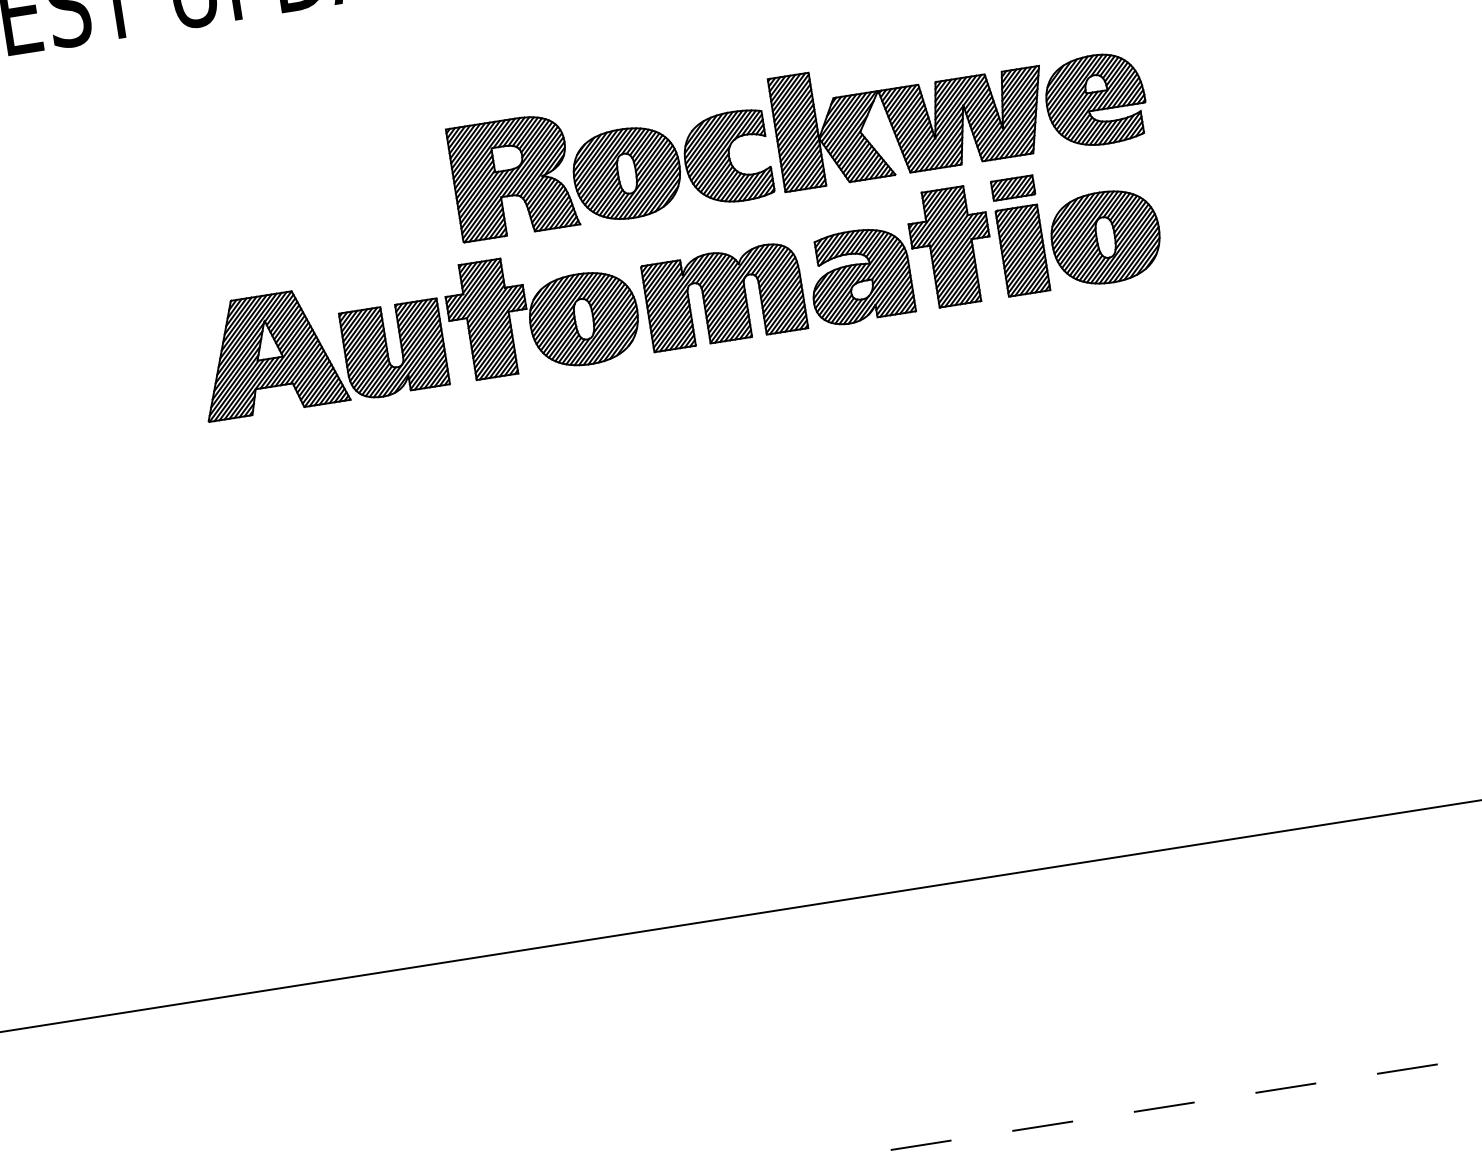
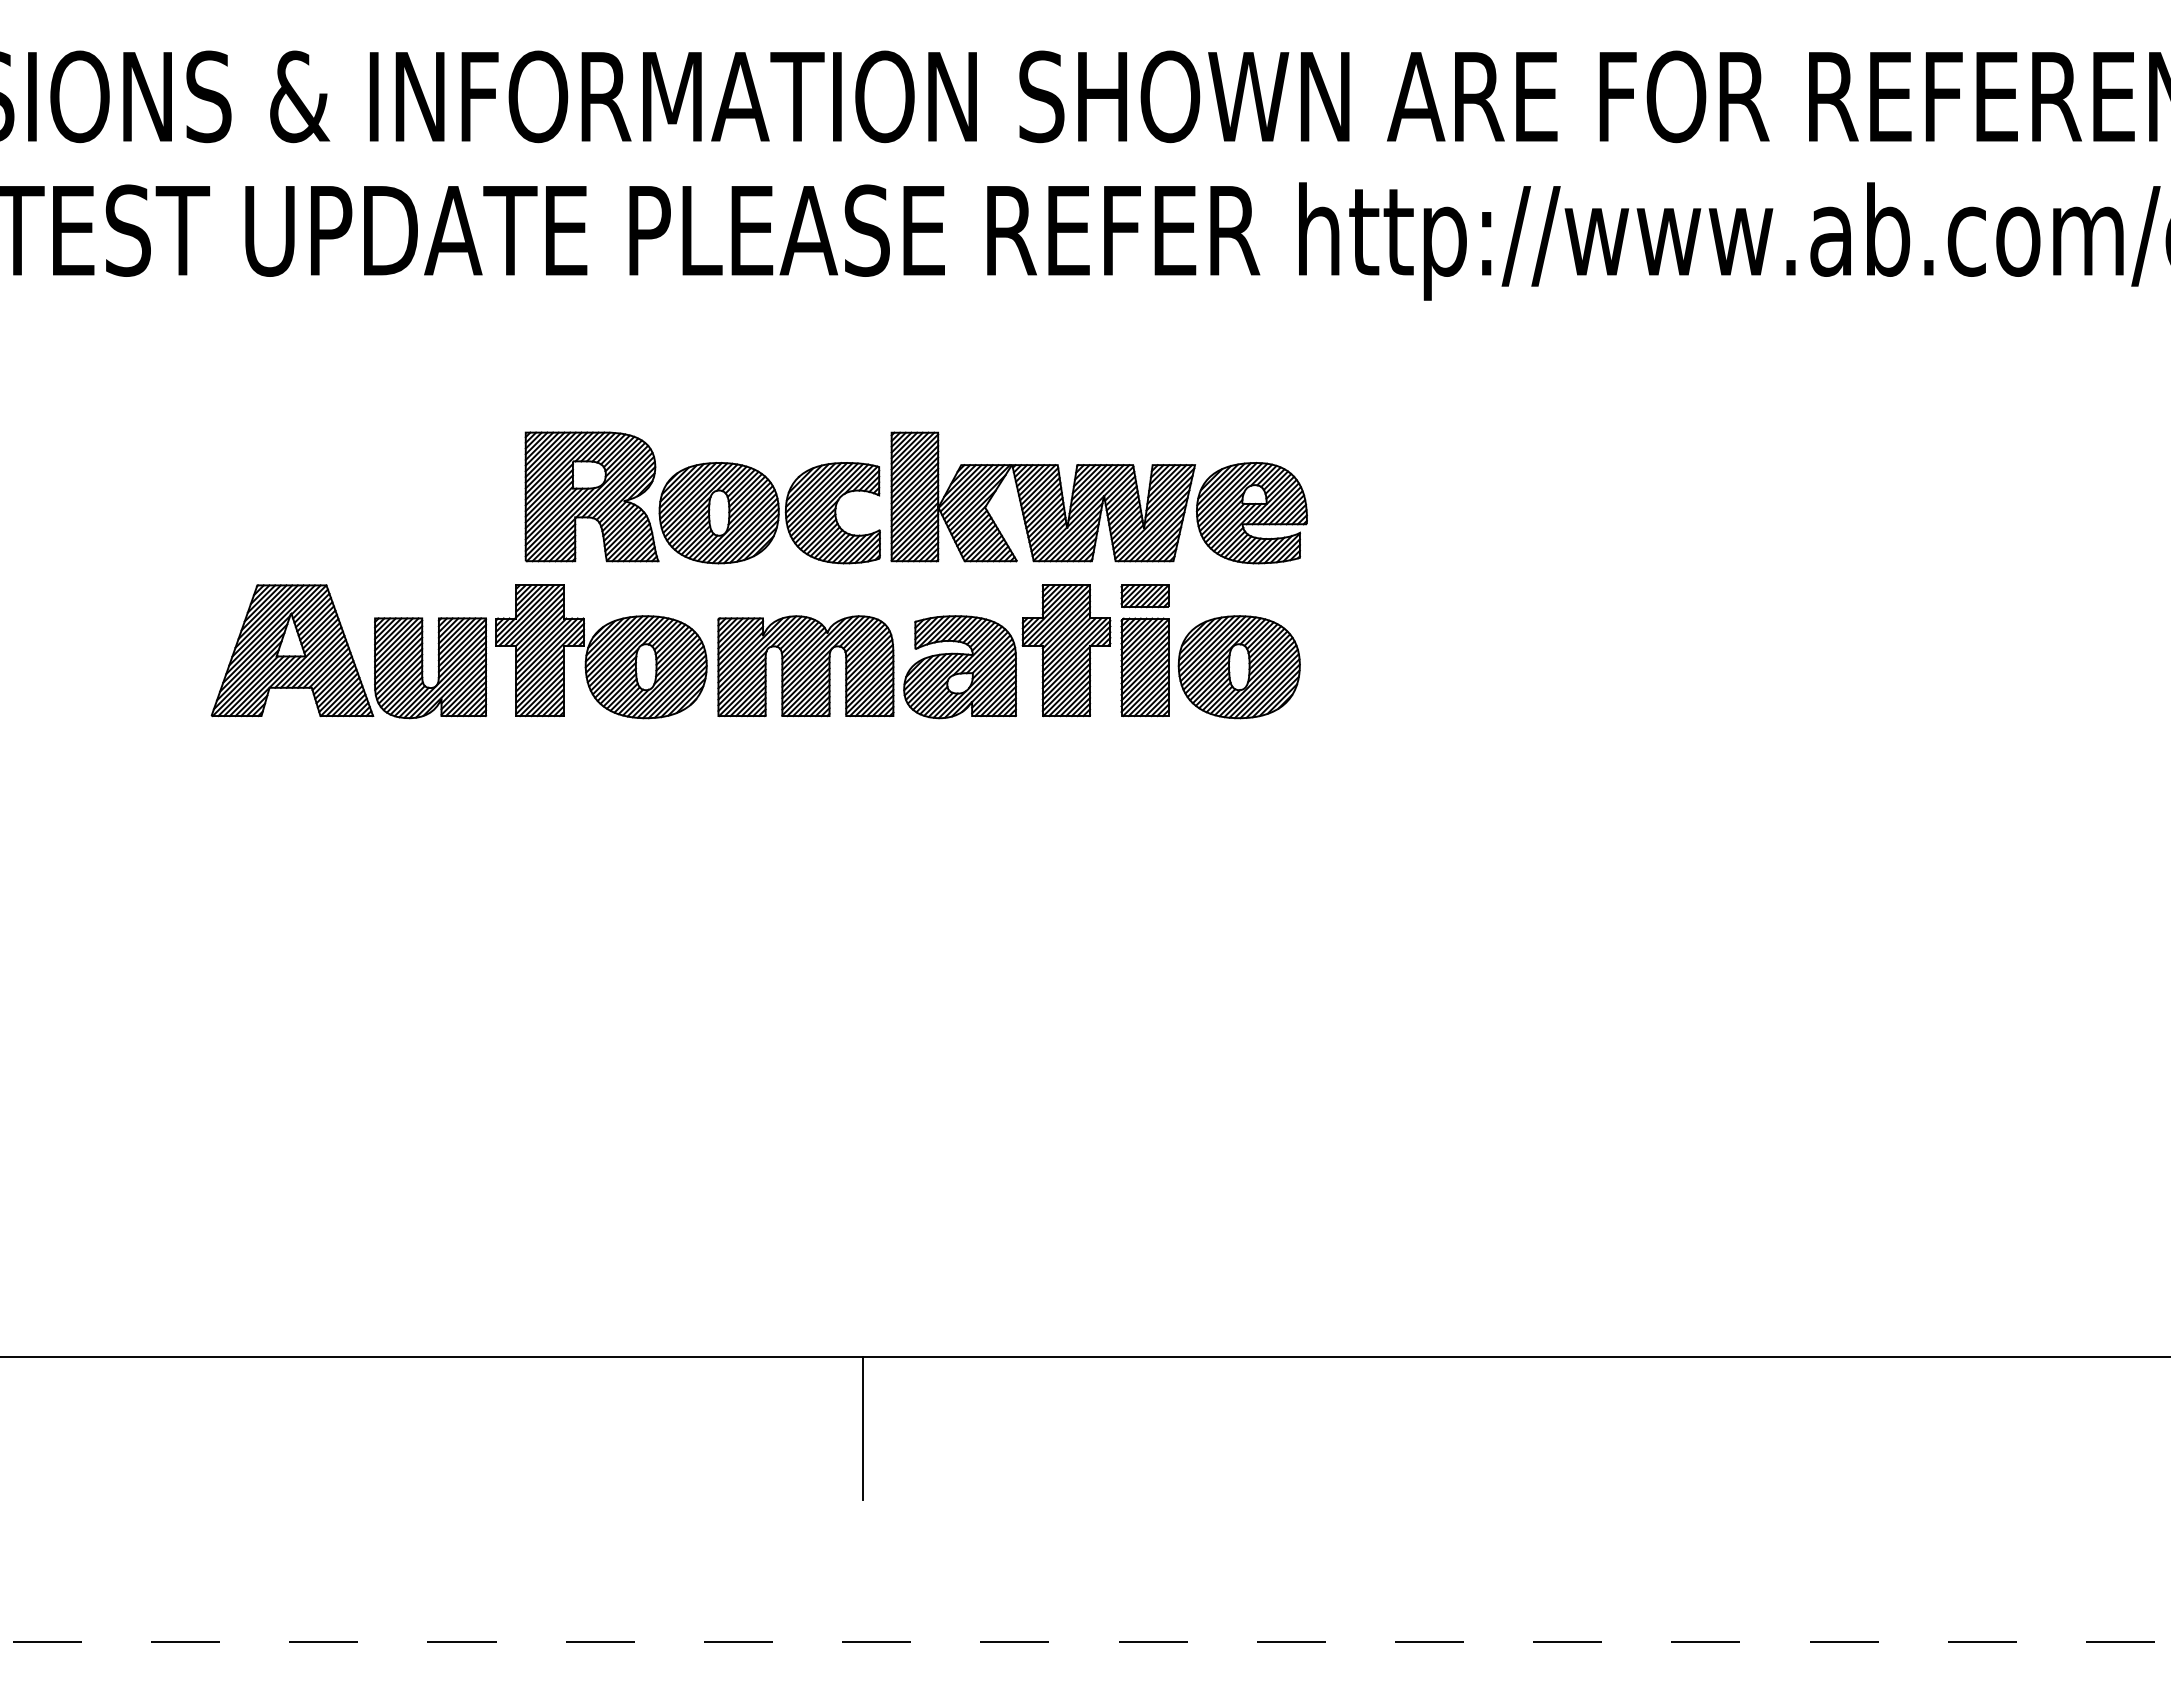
line: (879, 958) -> (862, 1427), added

